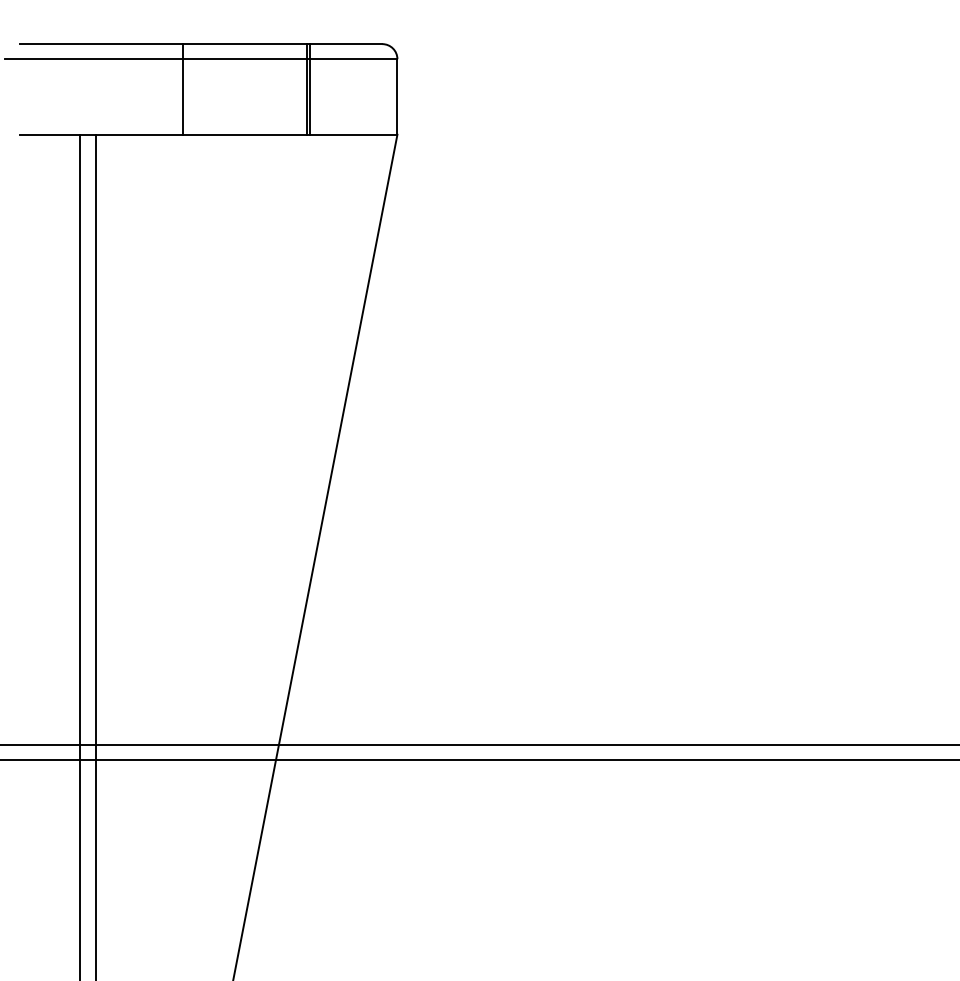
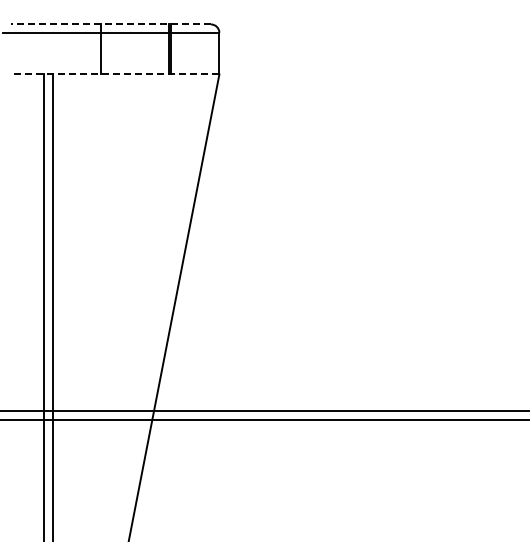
line: (200, 44) -> (110, 24), solid -> dashed
line: (207, 134) -> (114, 74), solid -> dashed

